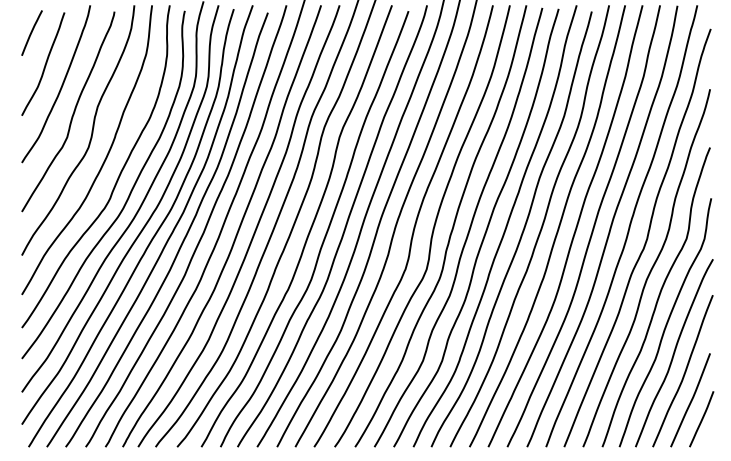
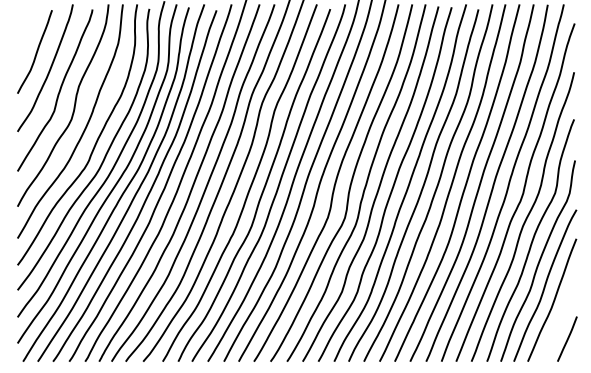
line: (31, 32) -> (25, 26), removed
curve: (690, 400) -> (558, 323), removed

